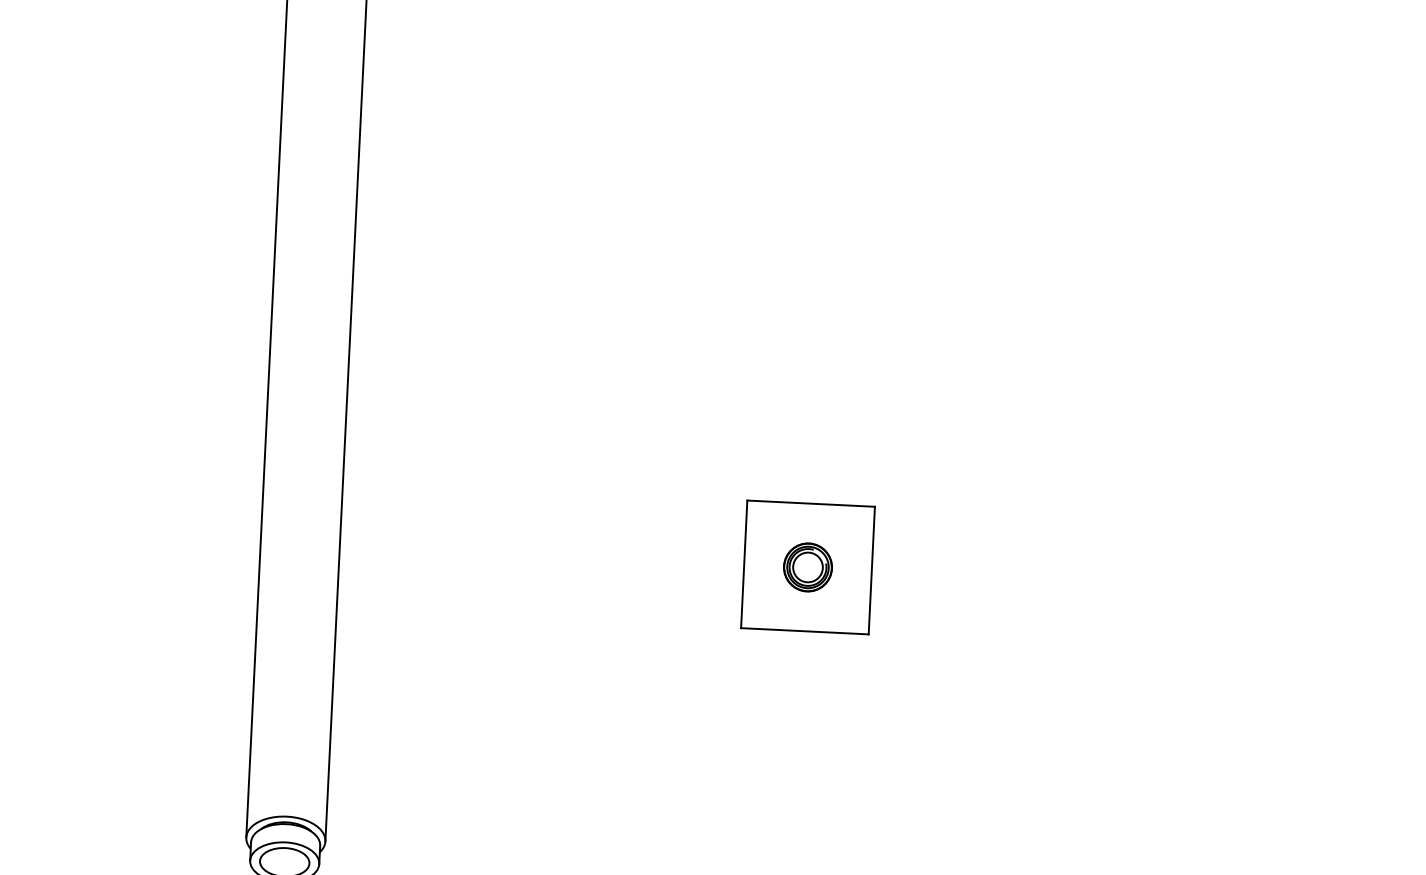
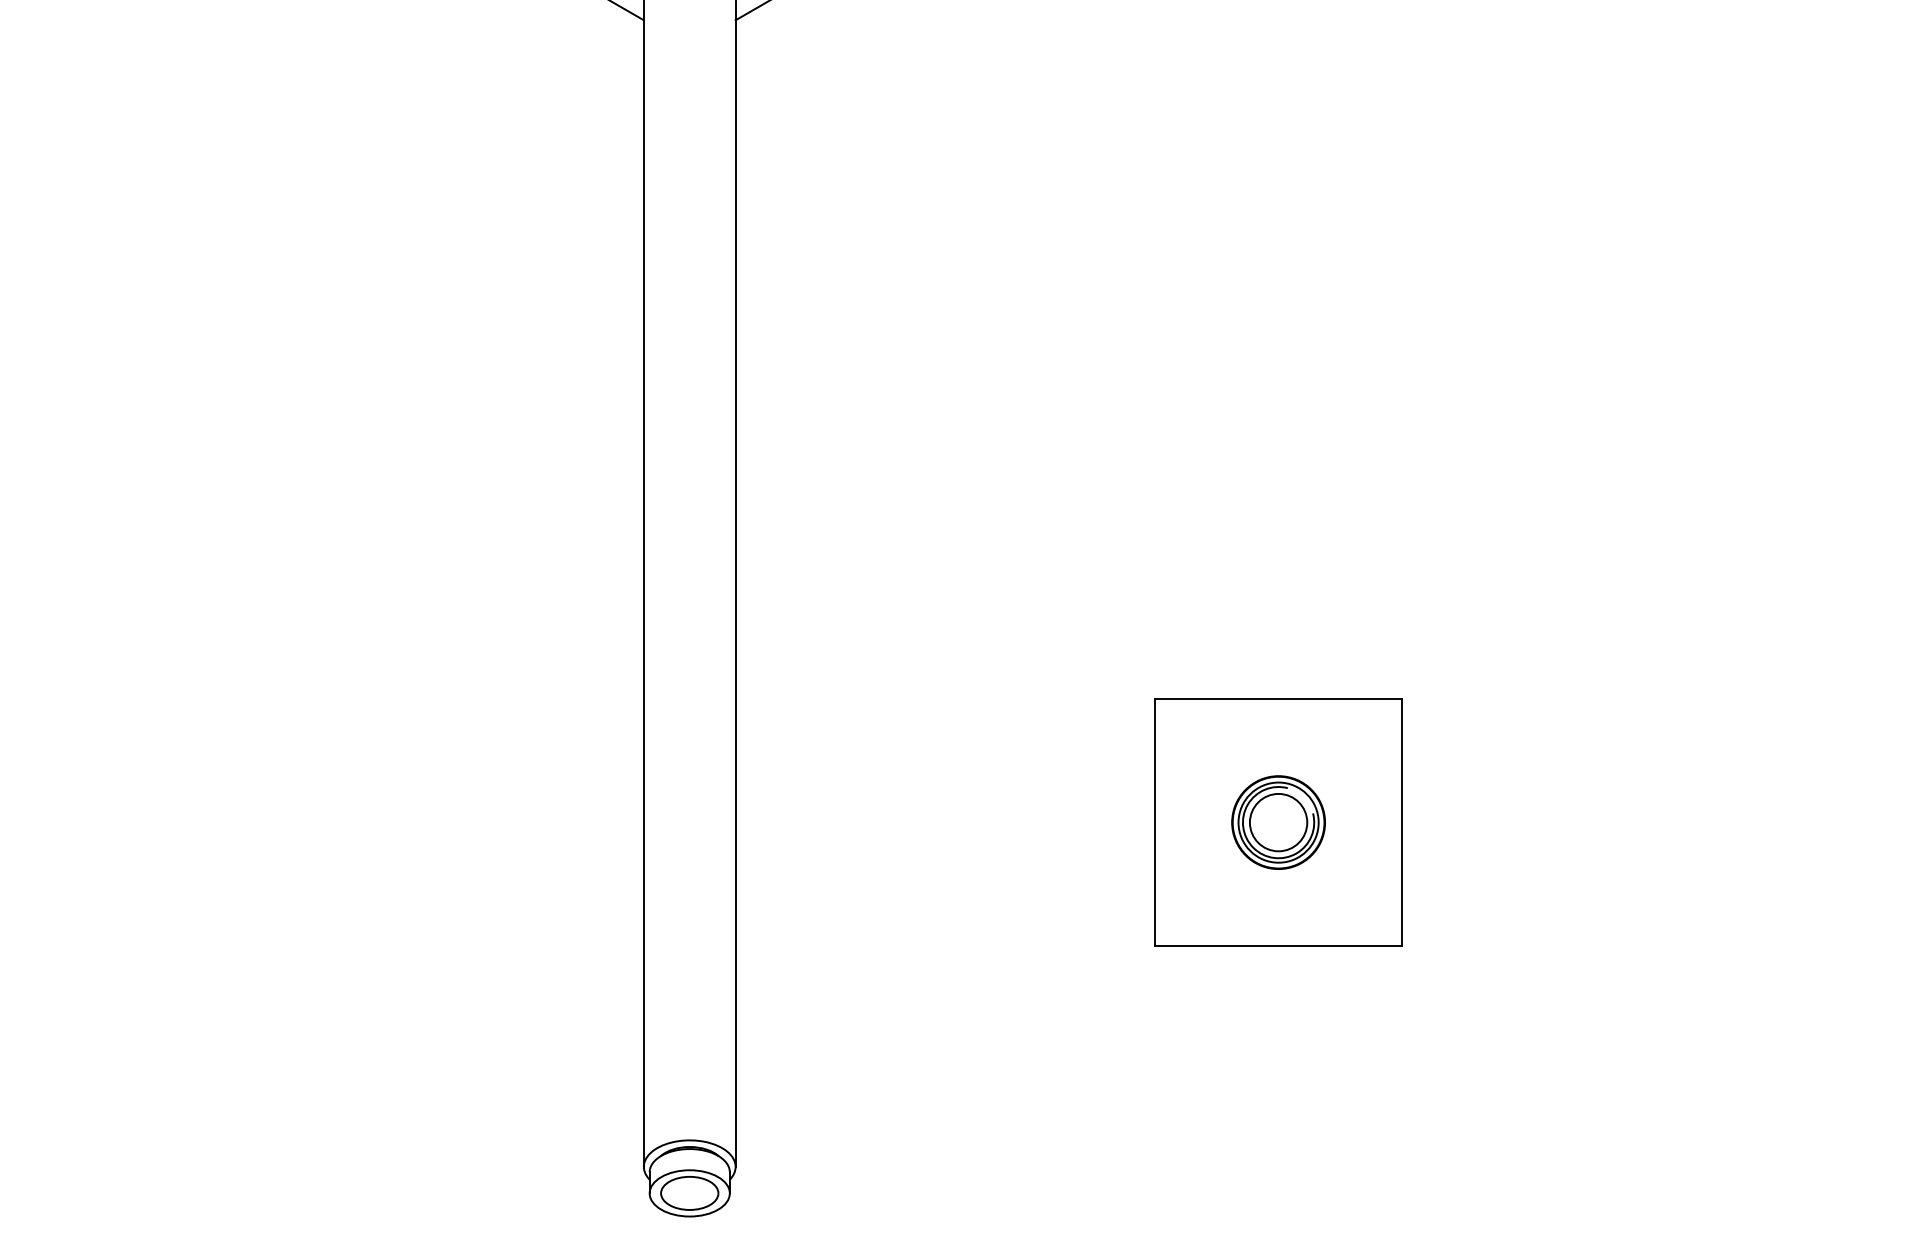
part: (807, 567) -> (1278, 822), size x1.67

